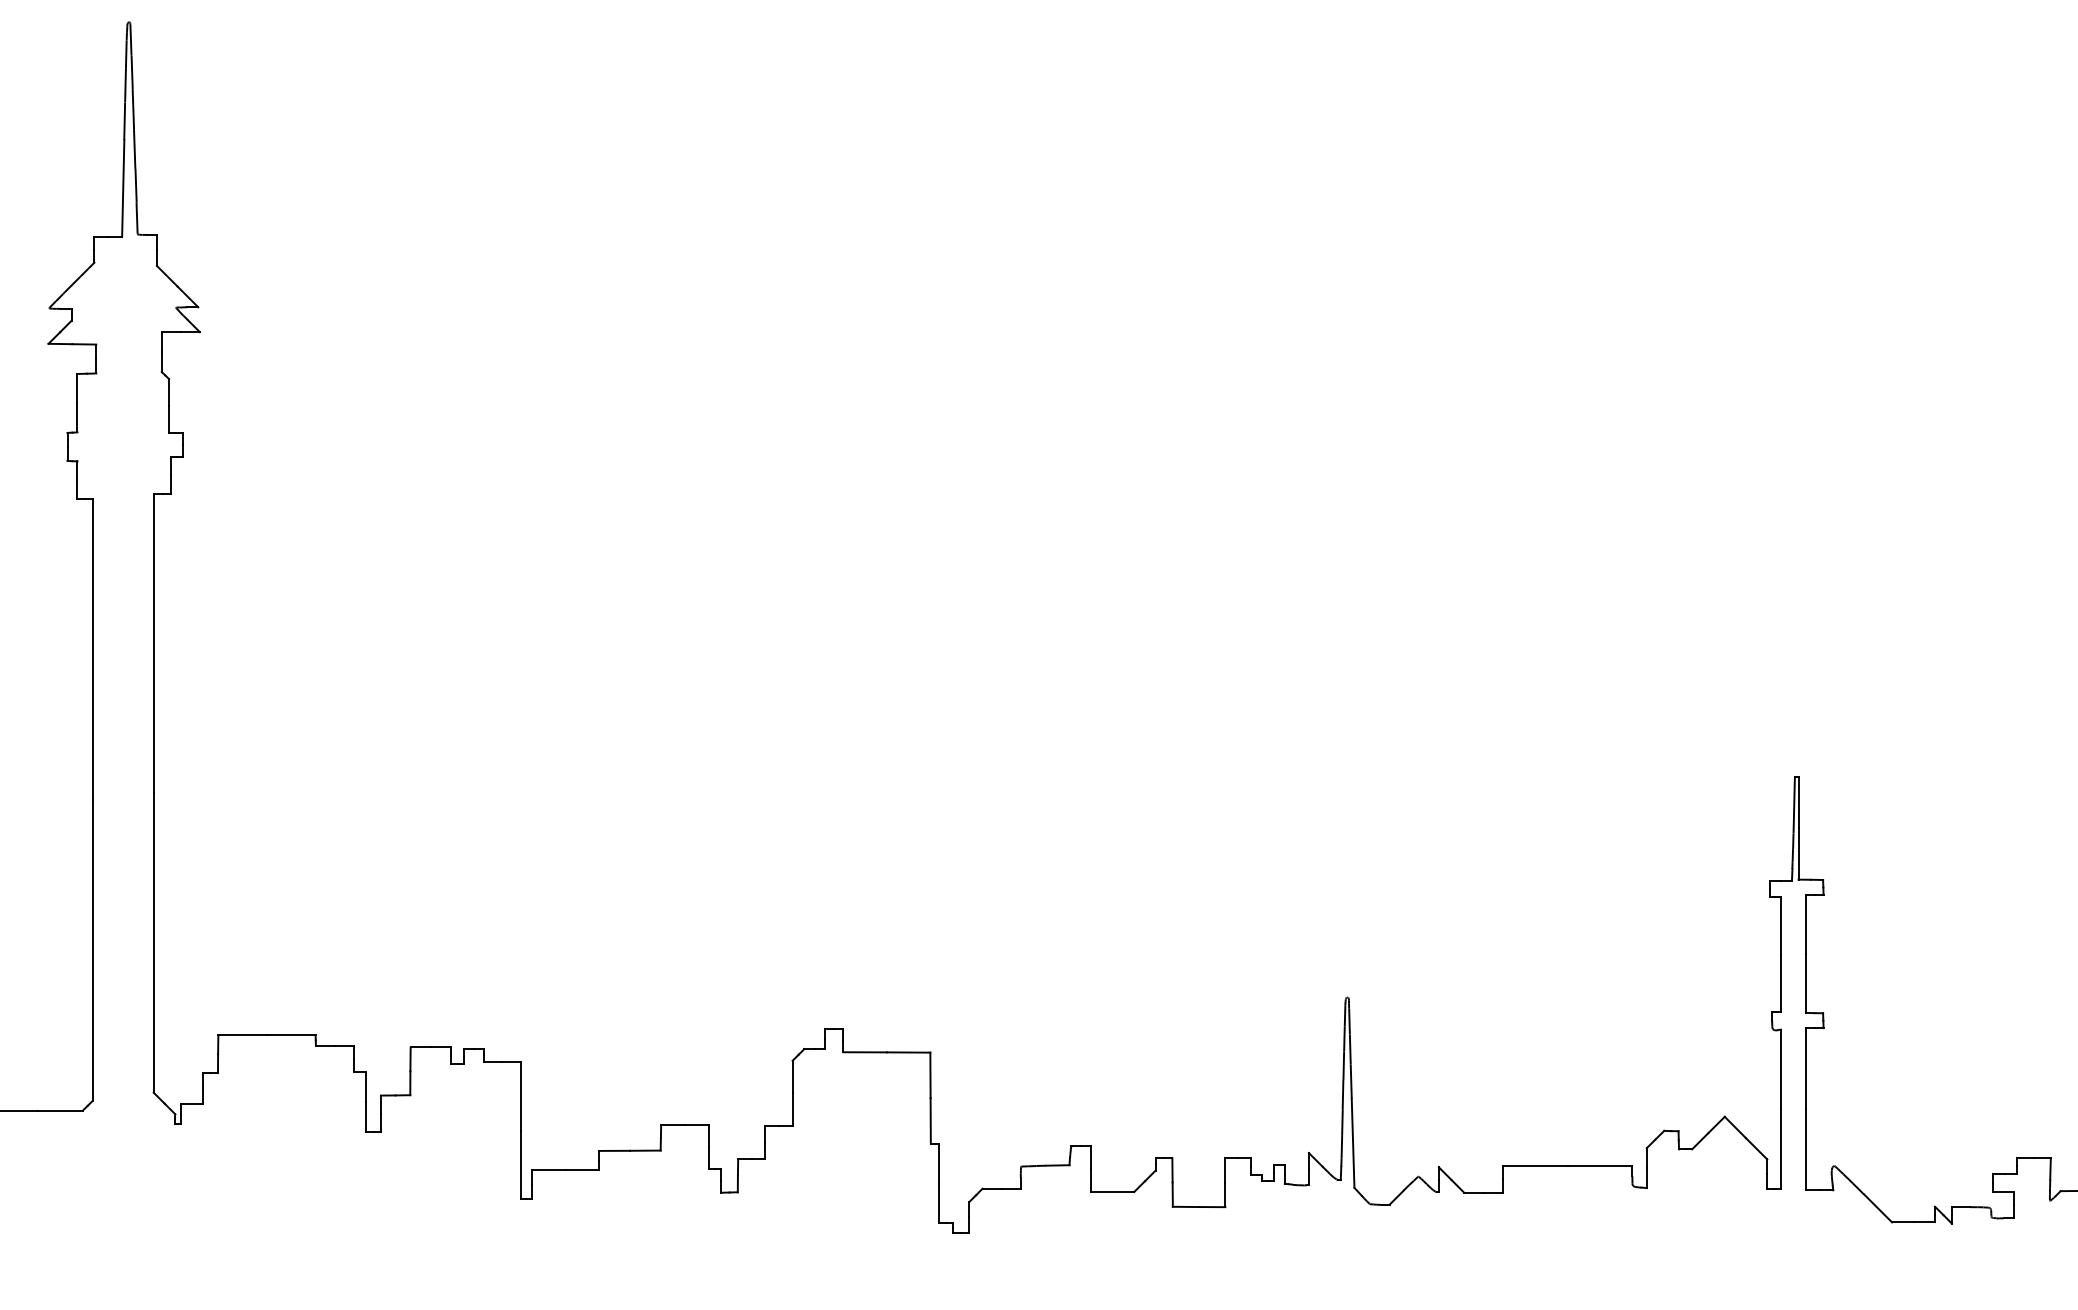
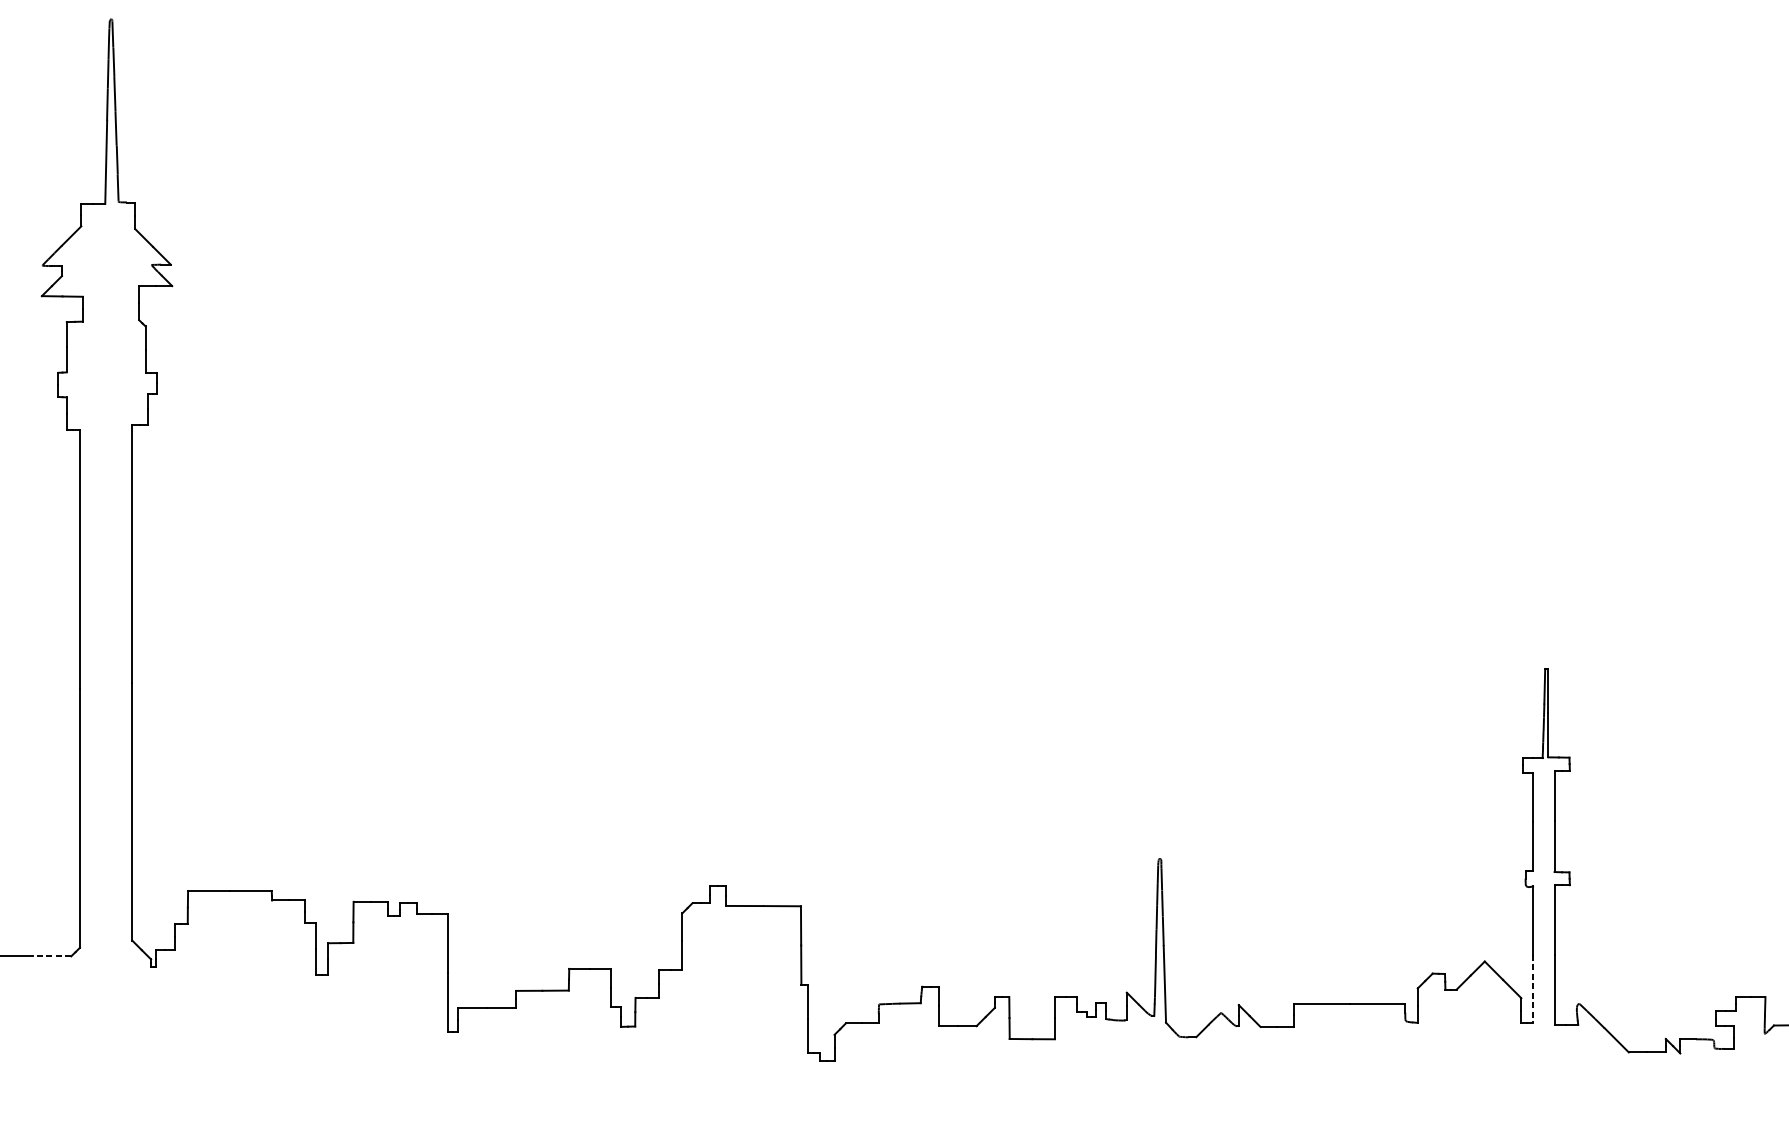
line: (59, 1110) -> (51, 956), solid -> dashed
line: (1780, 1148) -> (1532, 988), solid -> dashed

